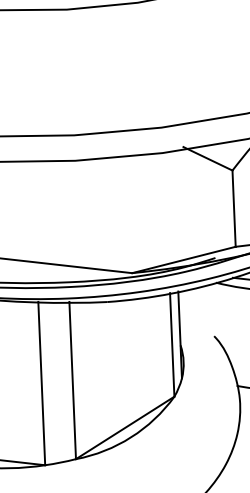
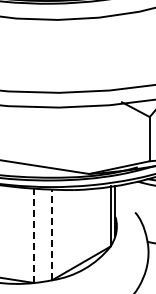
line: (73, 380) -> (52, 234), solid -> dashed
line: (42, 384) -> (34, 236), solid -> dashed

